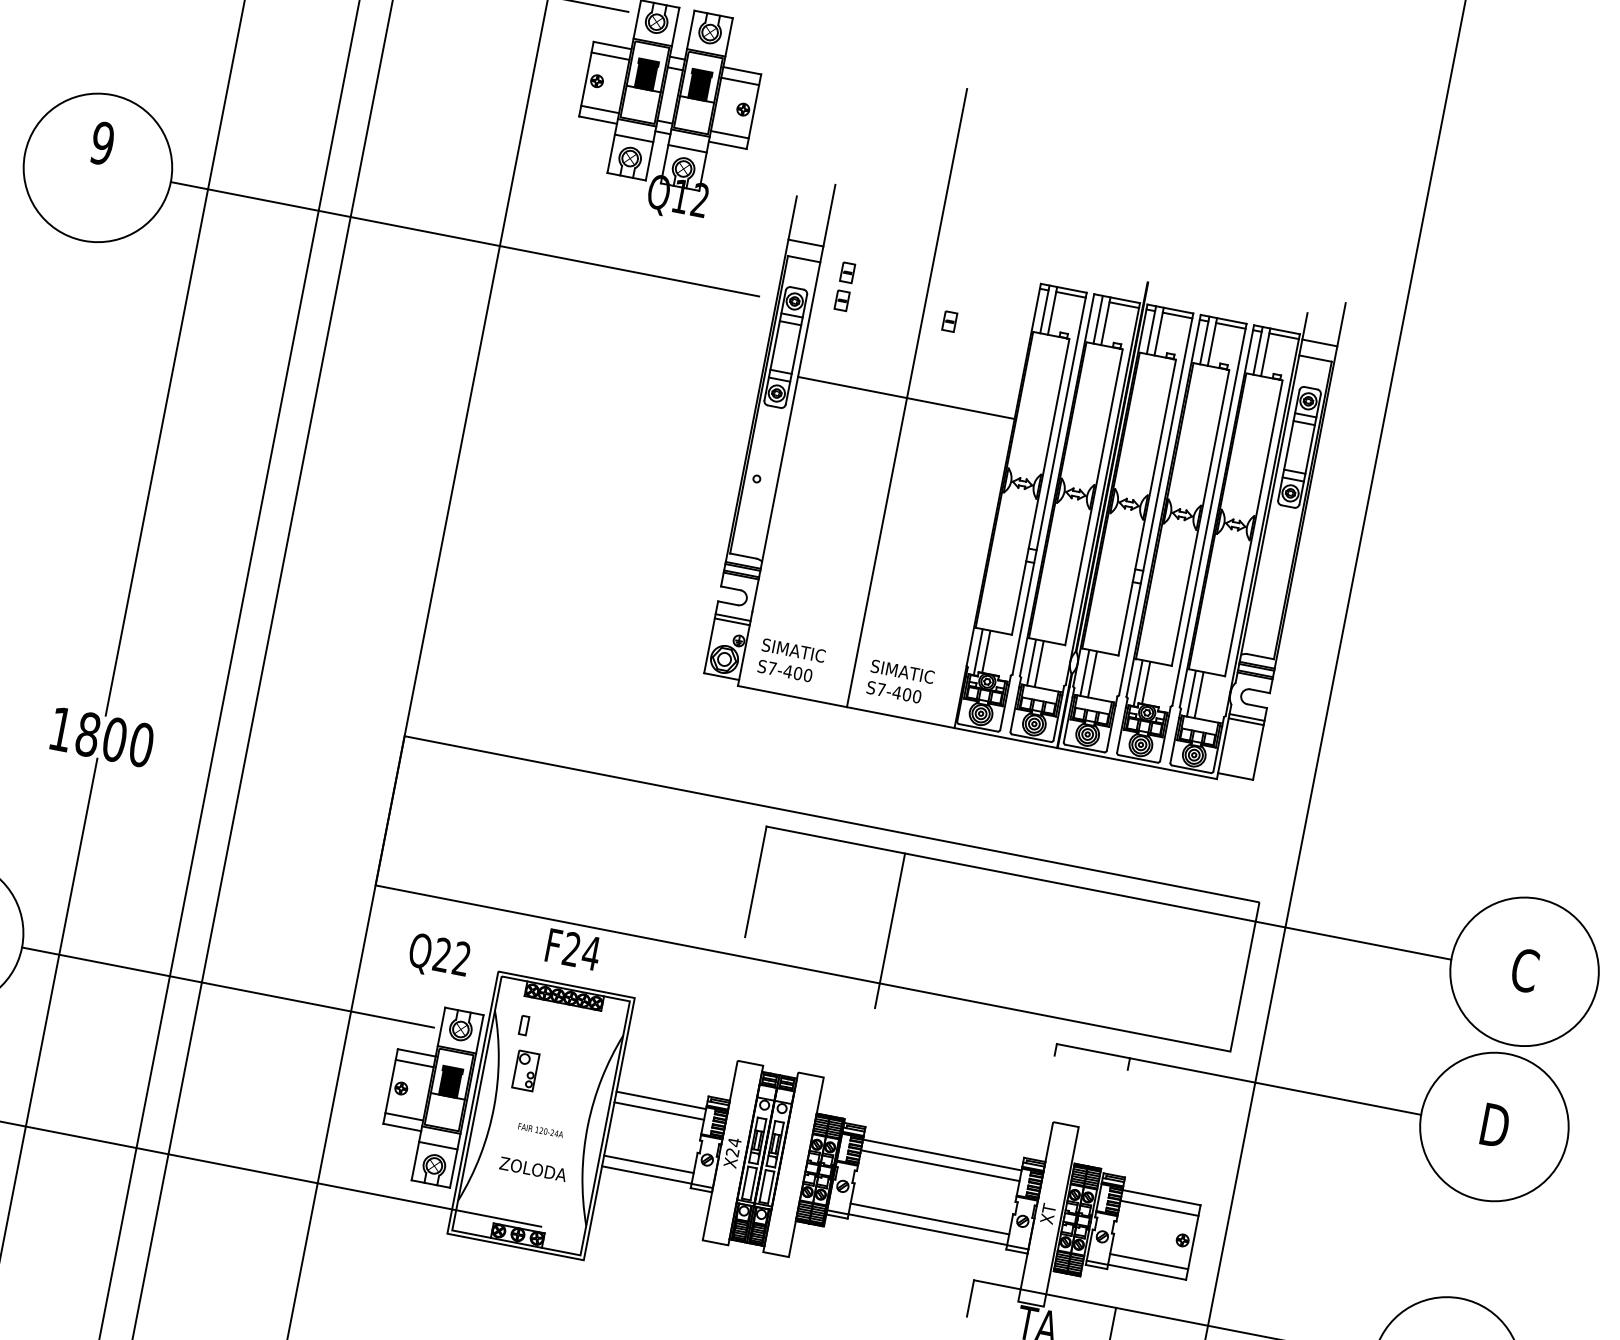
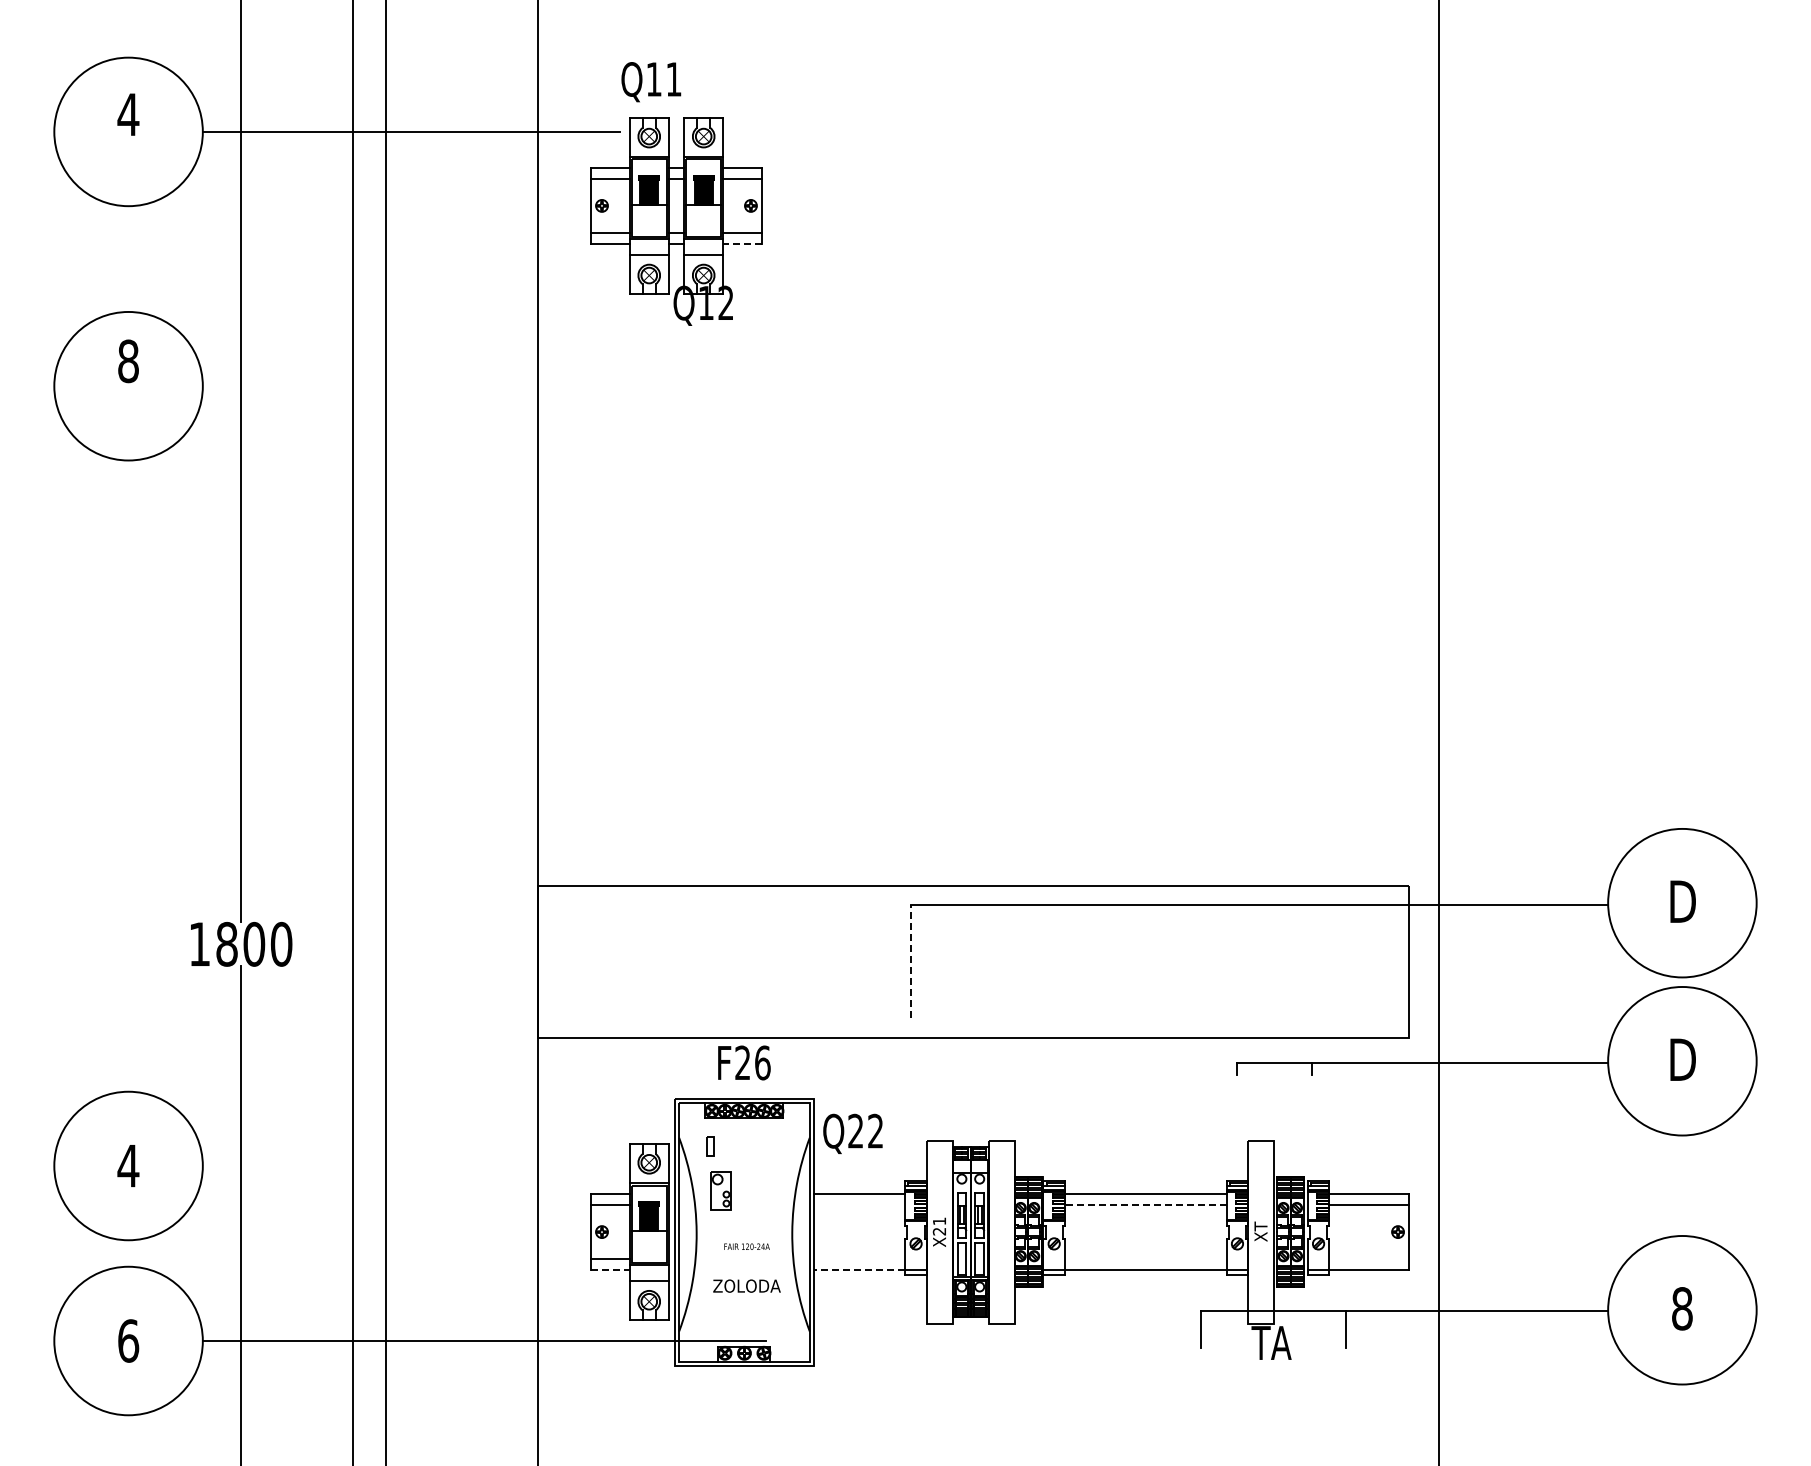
text: (102, 143) -> (128, 361), 9 -> 8
line: (727, 144) -> (742, 243), solid -> dashed
line: (464, 239) -> (502, 386), removed
part: (1037, 423) -> (1099, 457), removed
line: (755, 881) -> (910, 961), solid -> dashed
line: (889, 930) -> (1051, 983), removed
text: (591, 952) -> (762, 1062), F24 -> F26
text: (438, 956) -> (852, 1133), moved
text: (1524, 970) -> (1682, 901), C -> D
line: (227, 988) -> (412, 1166), removed
line: (659, 1110) -> (859, 1204), removed
line: (402, 1127) -> (610, 1270), solid -> dashed
text: (734, 1142) -> (939, 1221), X24 -> X21
line: (648, 1164) -> (859, 1259), removed
line: (940, 1165) -> (1145, 1204), solid -> dashed
line: (646, 1175) -> (859, 1270), solid -> dashed
line: (929, 1219) -> (1145, 1259), removed
line: (1148, 1261) -> (1368, 1259), removed

